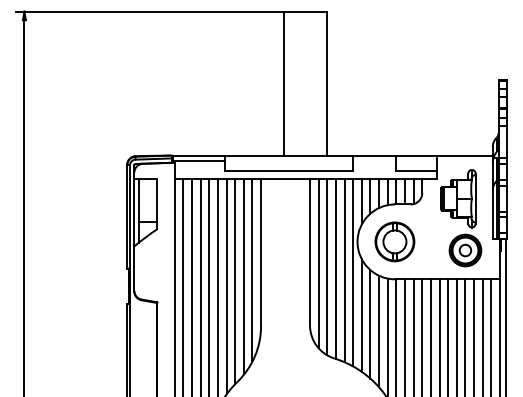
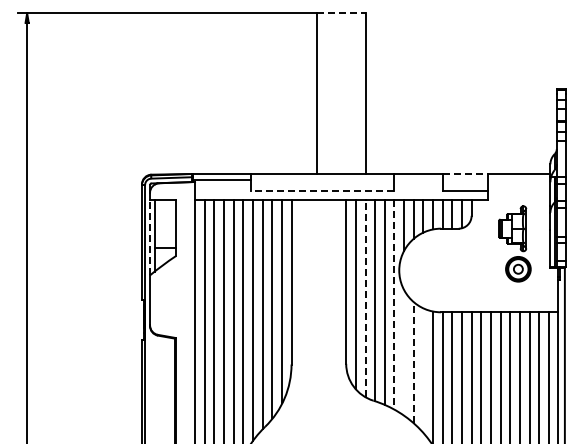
line: (305, 11) -> (341, 13), solid -> dashed
line: (416, 155) -> (465, 174), solid -> dashed
line: (288, 170) -> (322, 190), solid -> dashed
line: (134, 212) -> (150, 237), solid -> dashed
part: (460, 217) -> (514, 243), size x0.7
part: (394, 241) -> (440, 270), removed
line: (327, 266) -> (365, 298), solid -> dashed
line: (353, 272) -> (394, 304), solid -> dashed
line: (362, 315) -> (404, 352), removed
line: (370, 324) -> (413, 362), solid -> dashed
line: (379, 331) -> (423, 370), removed

